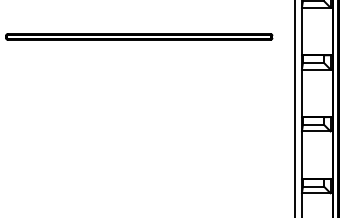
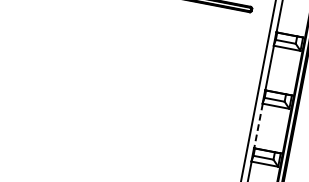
line: (302, 155) -> (258, 126), solid -> dashed

